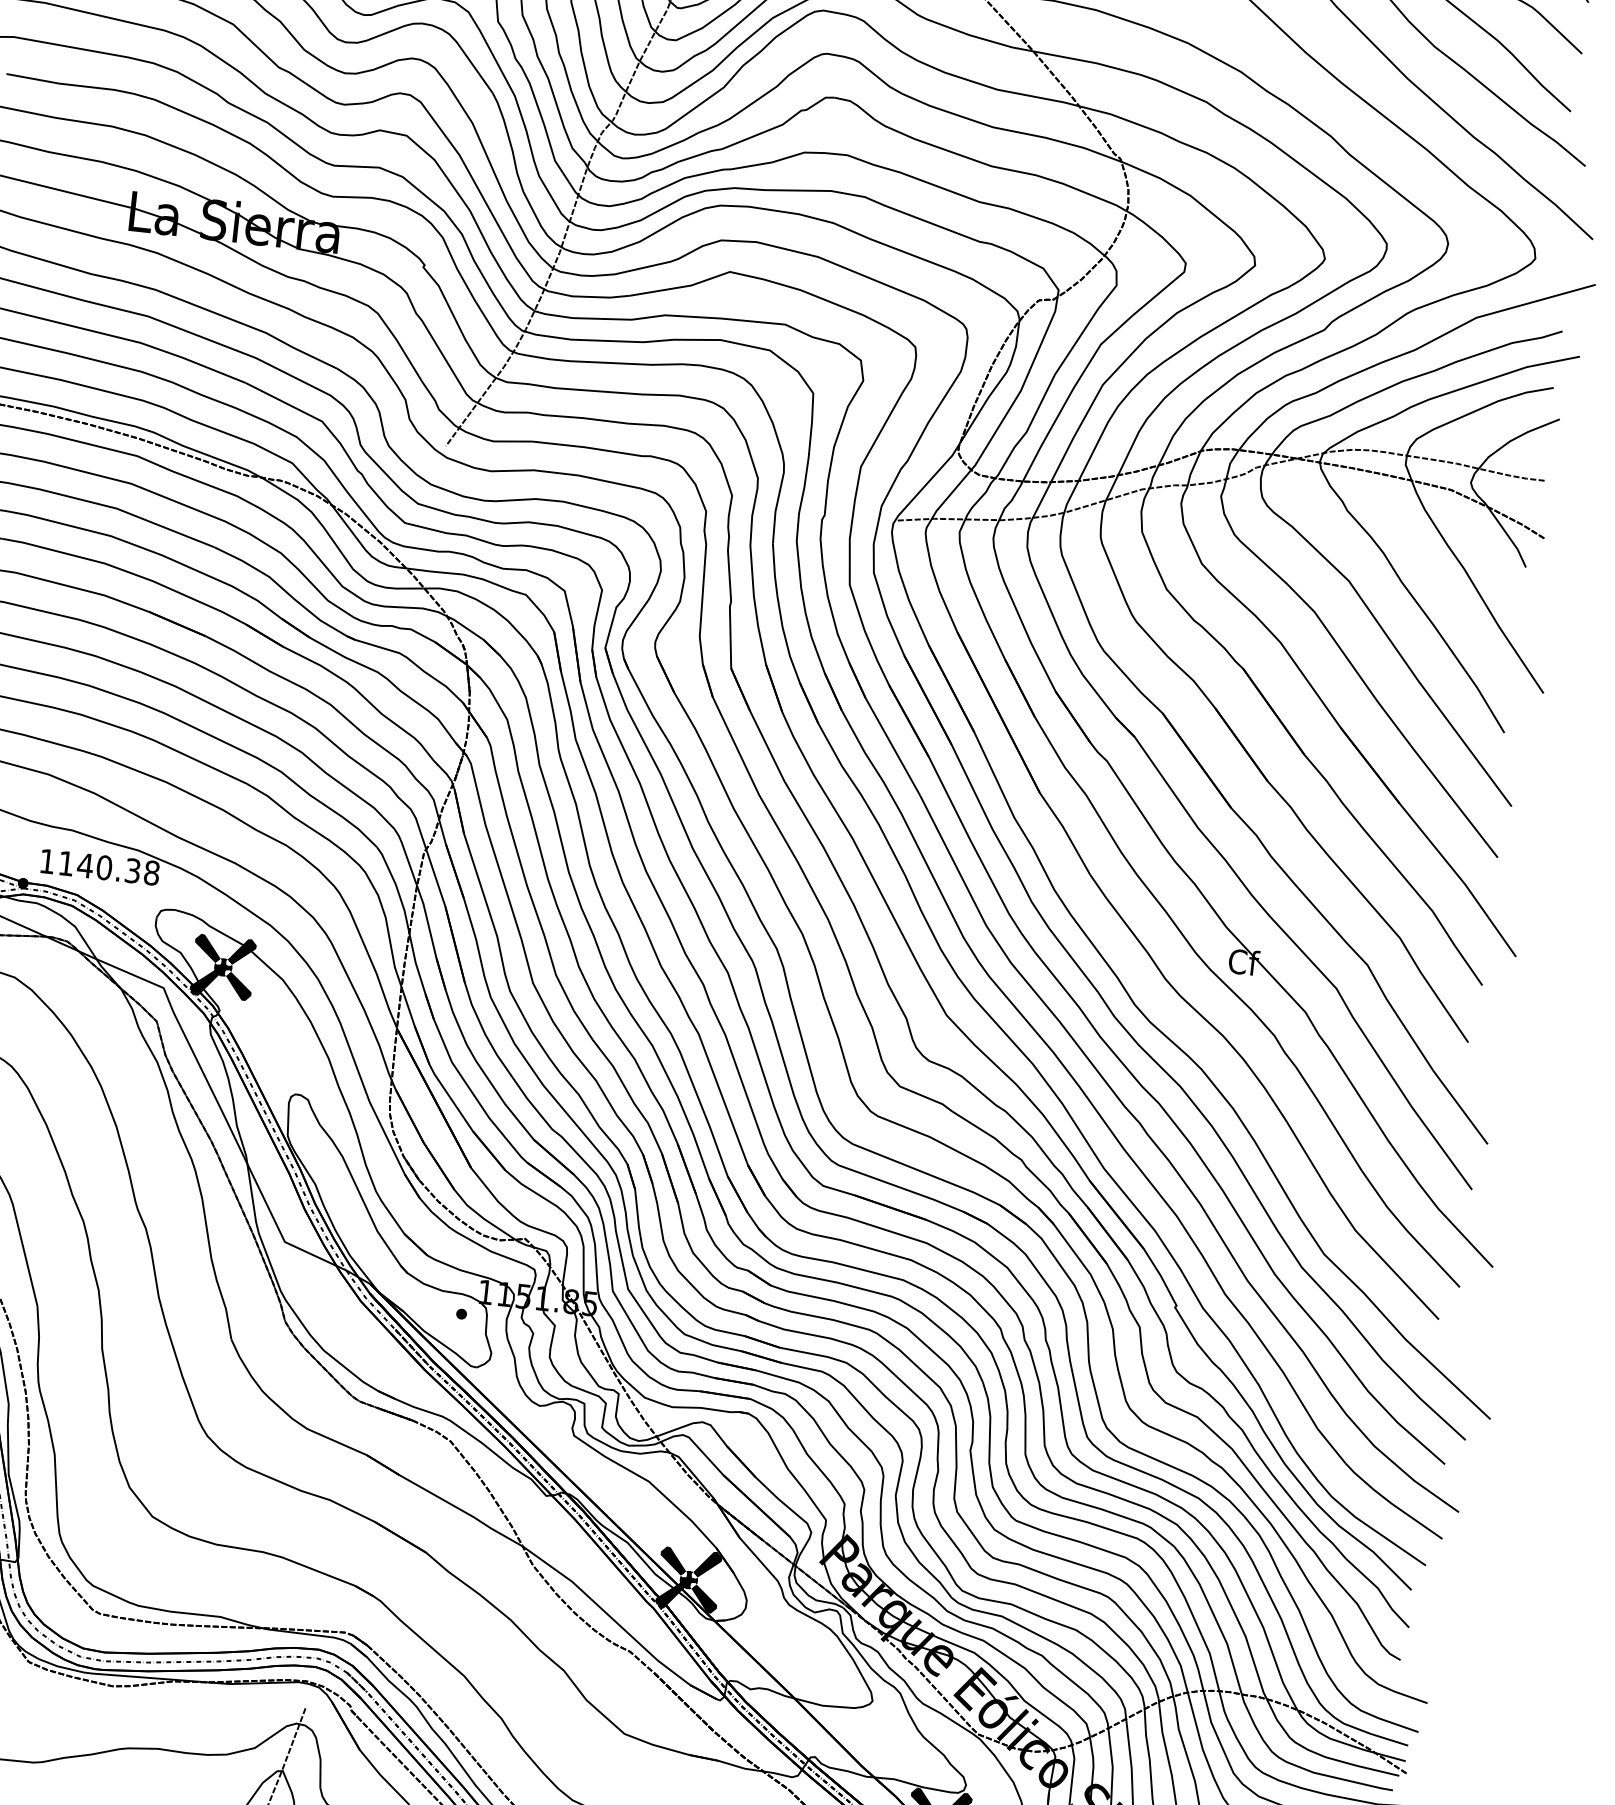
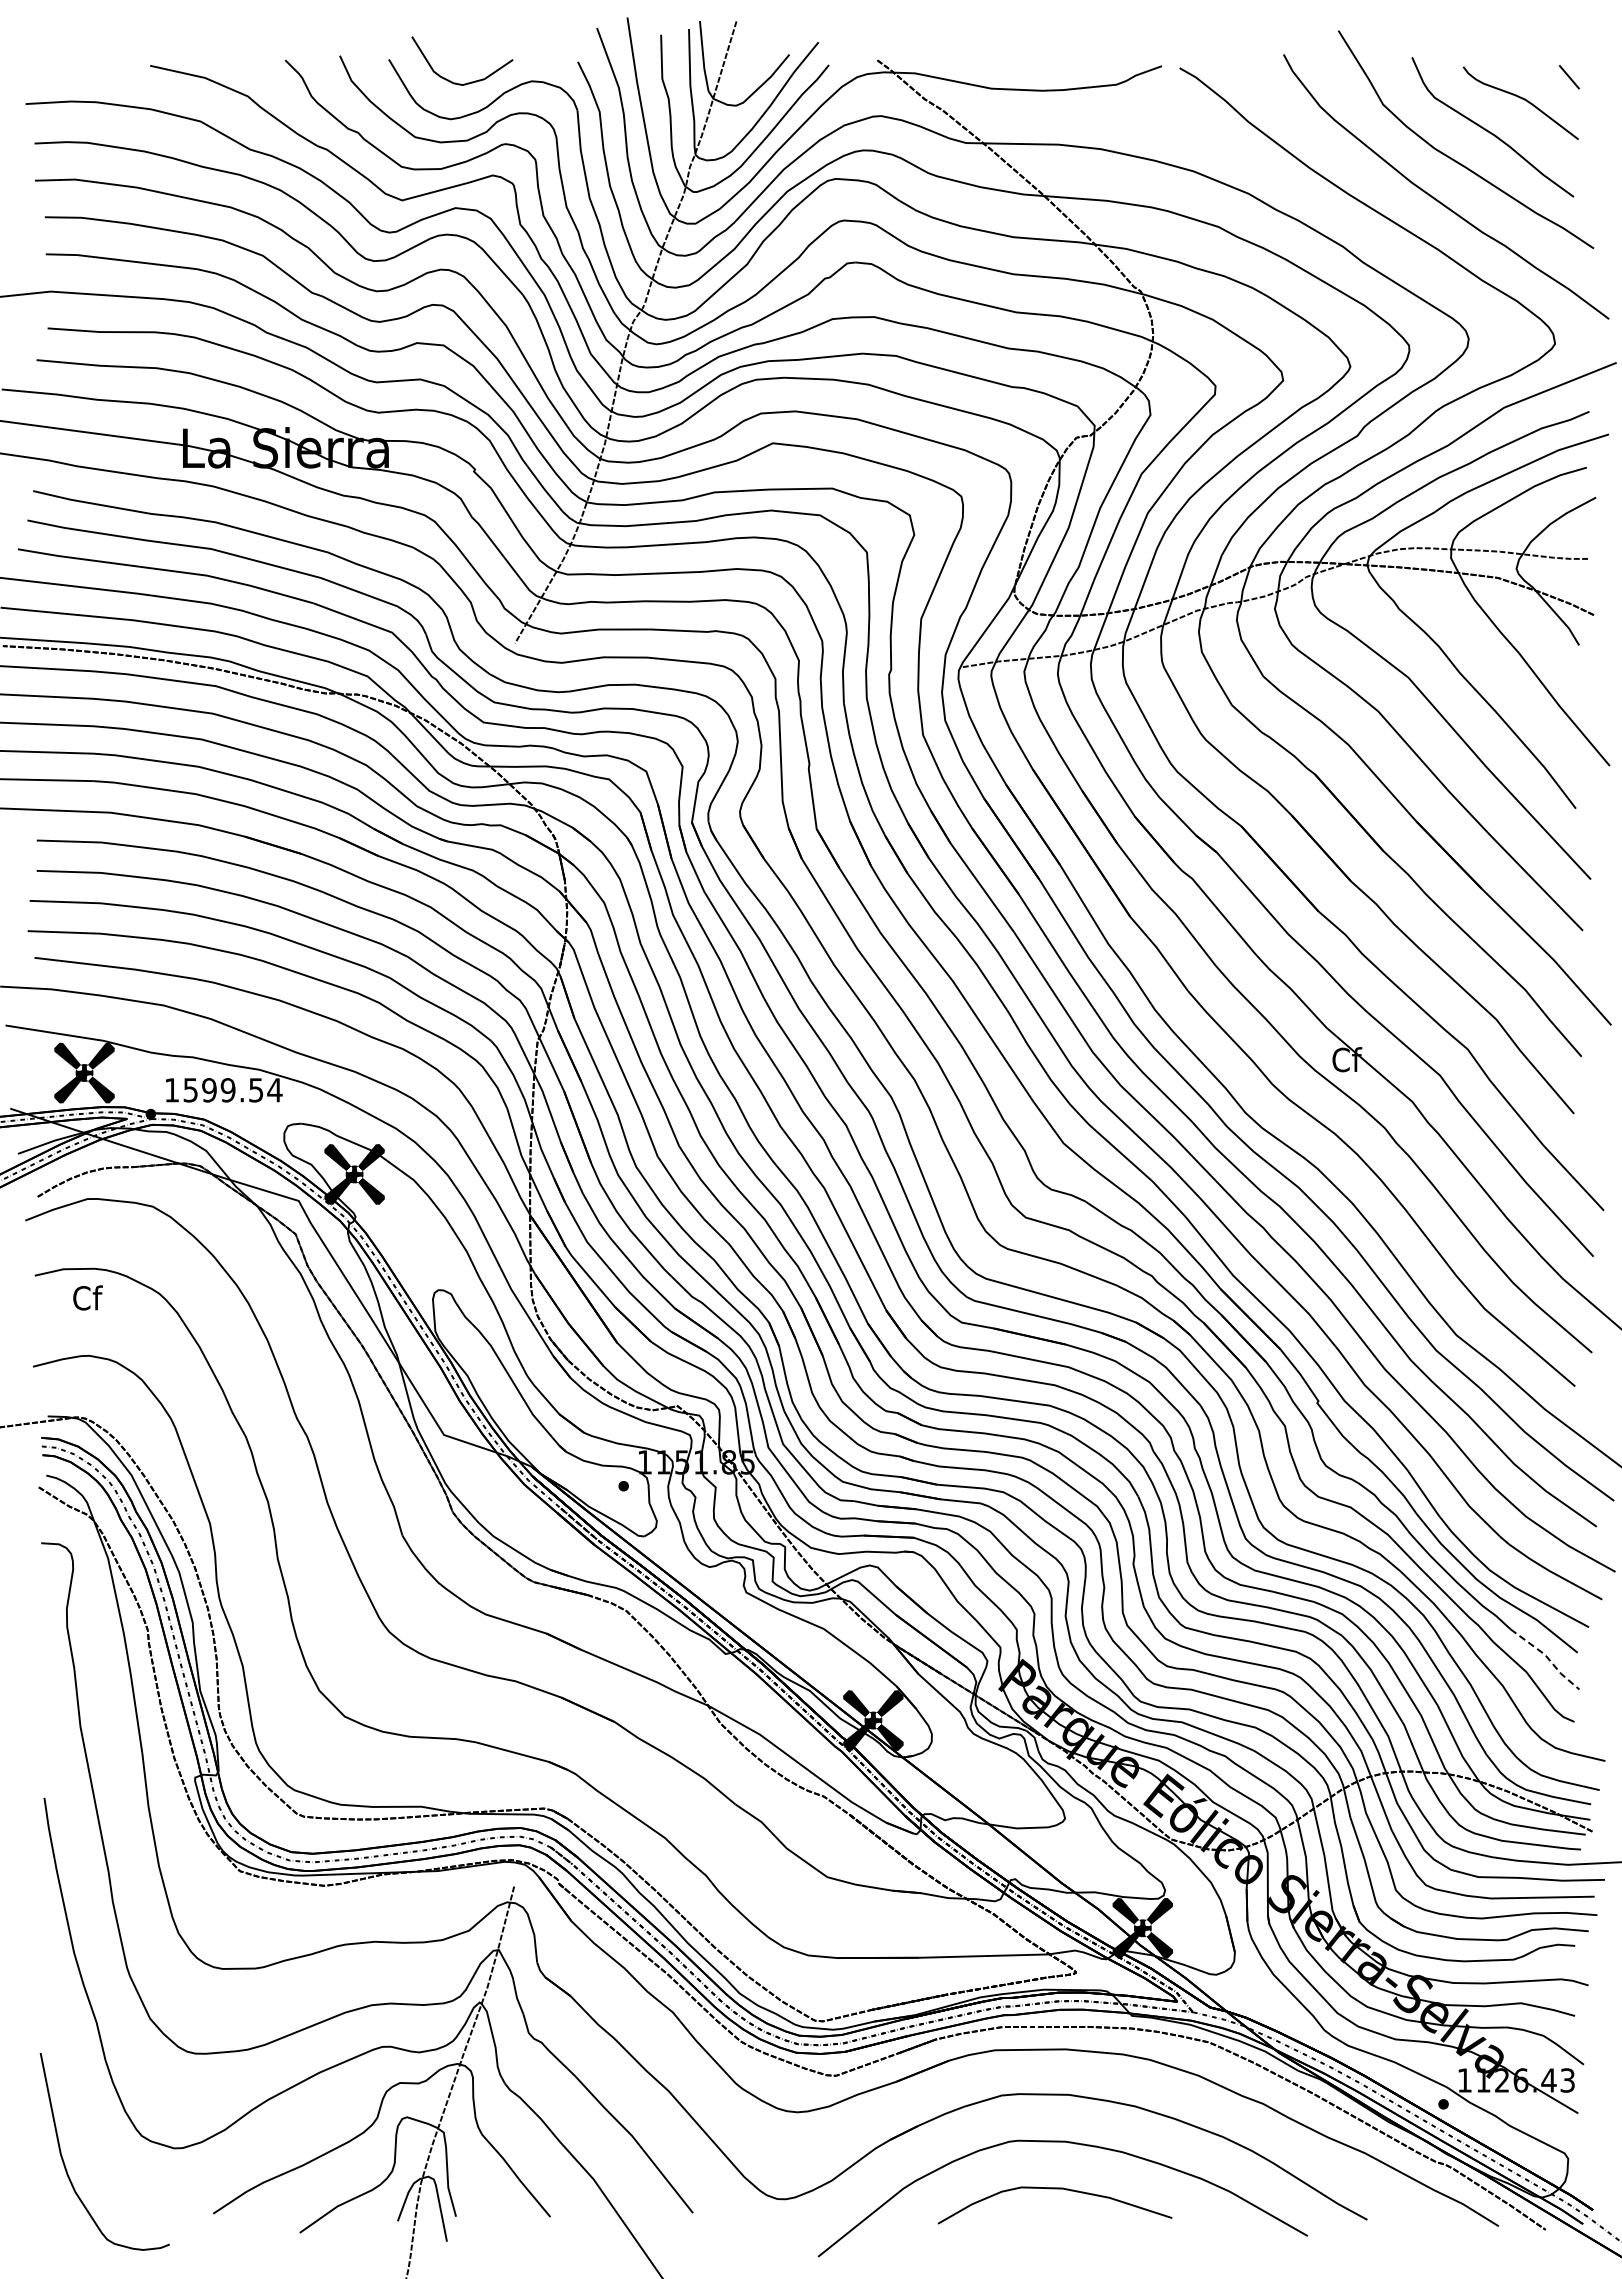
text: (108, 868) -> (232, 1090), 1140.38 -> 1599.54
line: (1380, 1591) -> (1547, 1657), solid -> dashed

